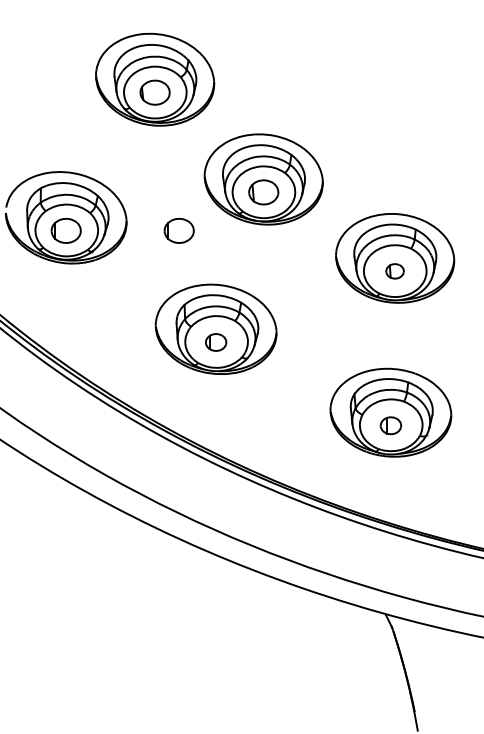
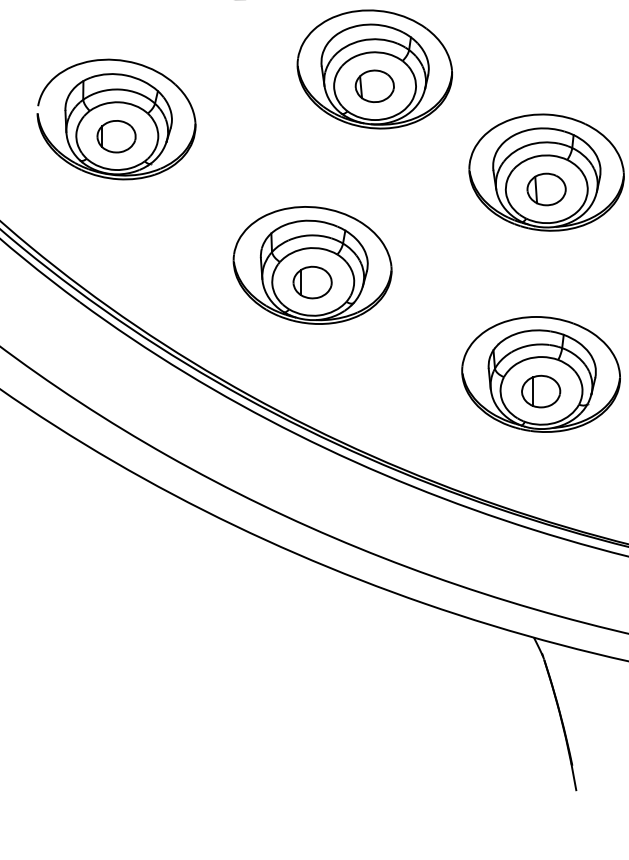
part: (178, 230) -> (263, 136), removed
part: (394, 271) -> (545, 189), size x1.67
part: (215, 342) -> (311, 282), size x1.43
part: (390, 425) -> (540, 391), size x1.43

